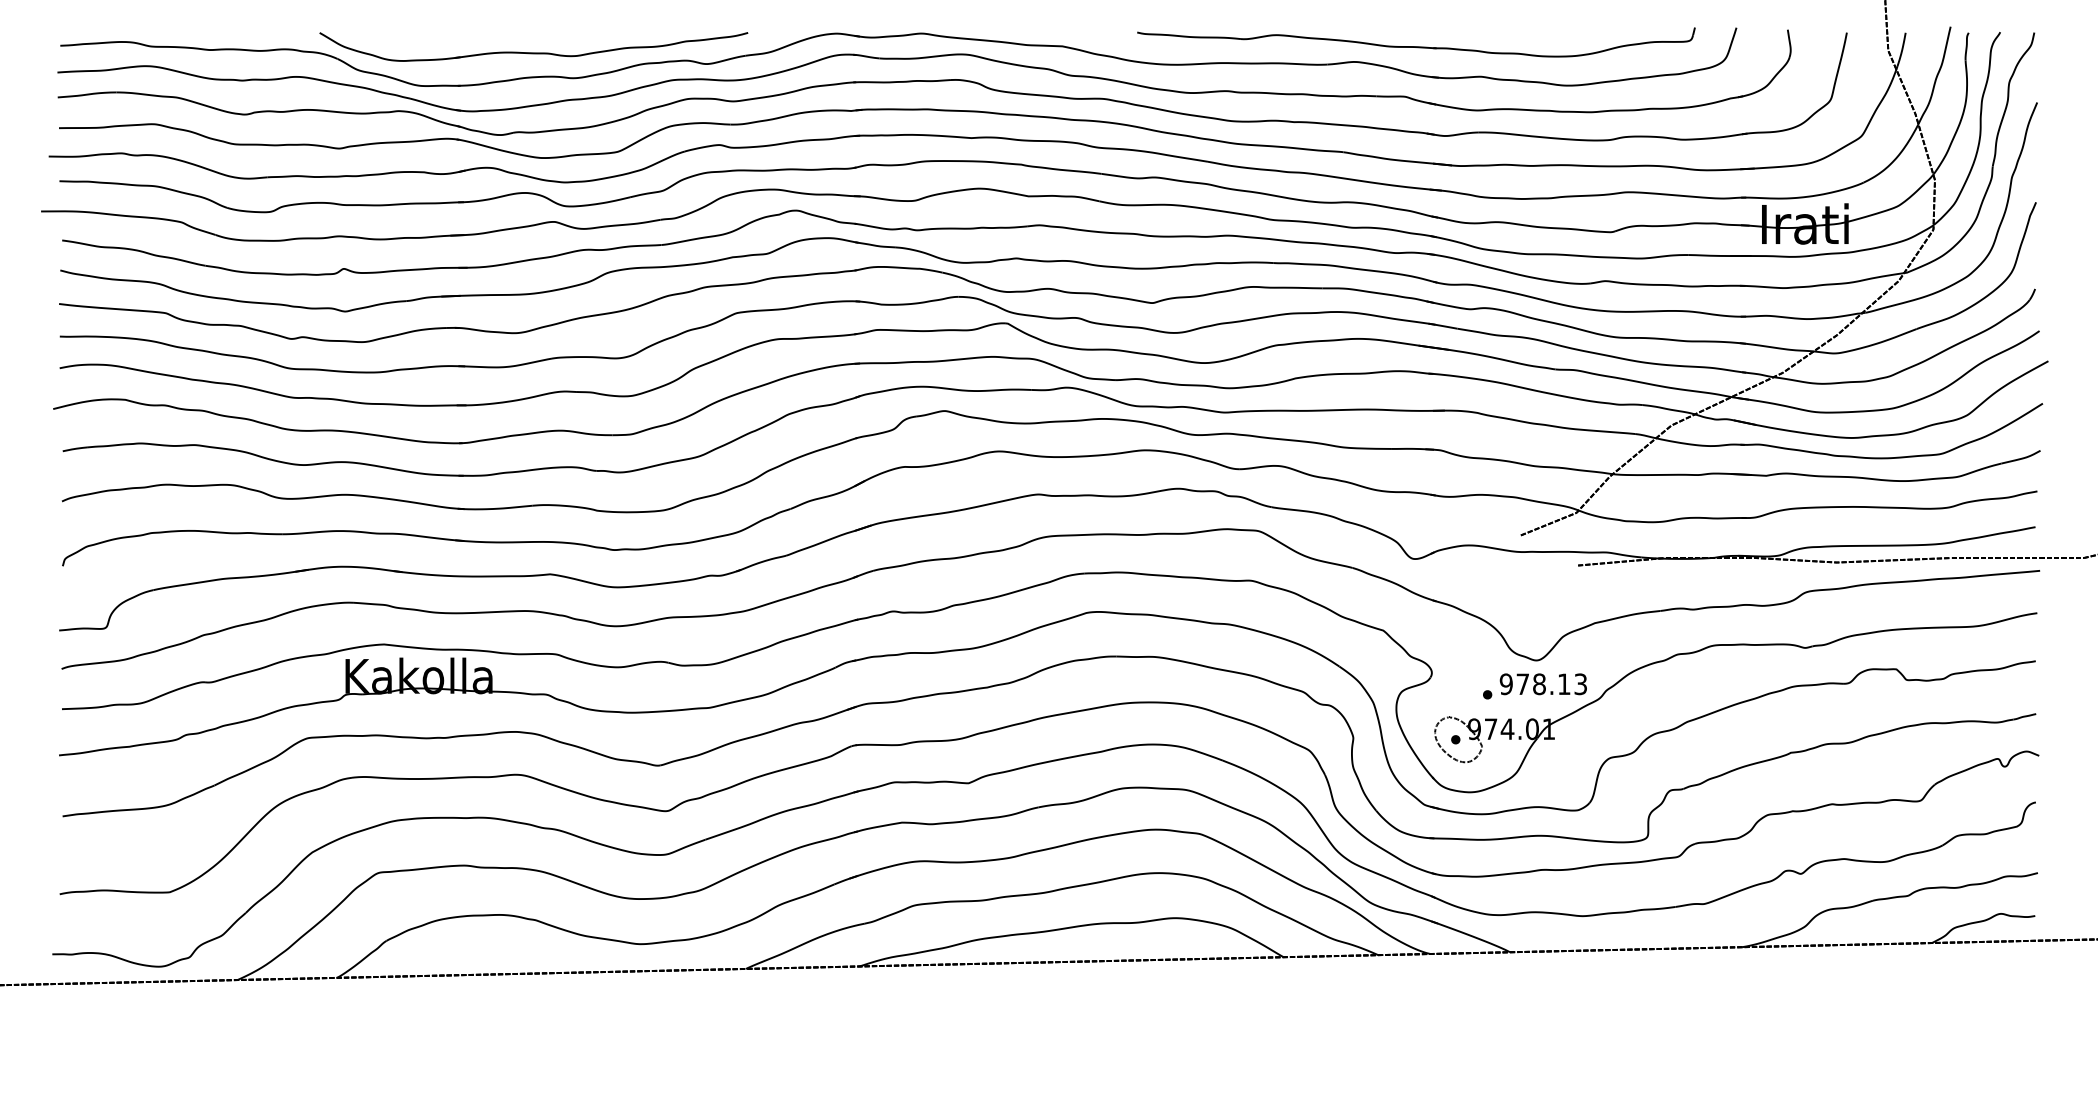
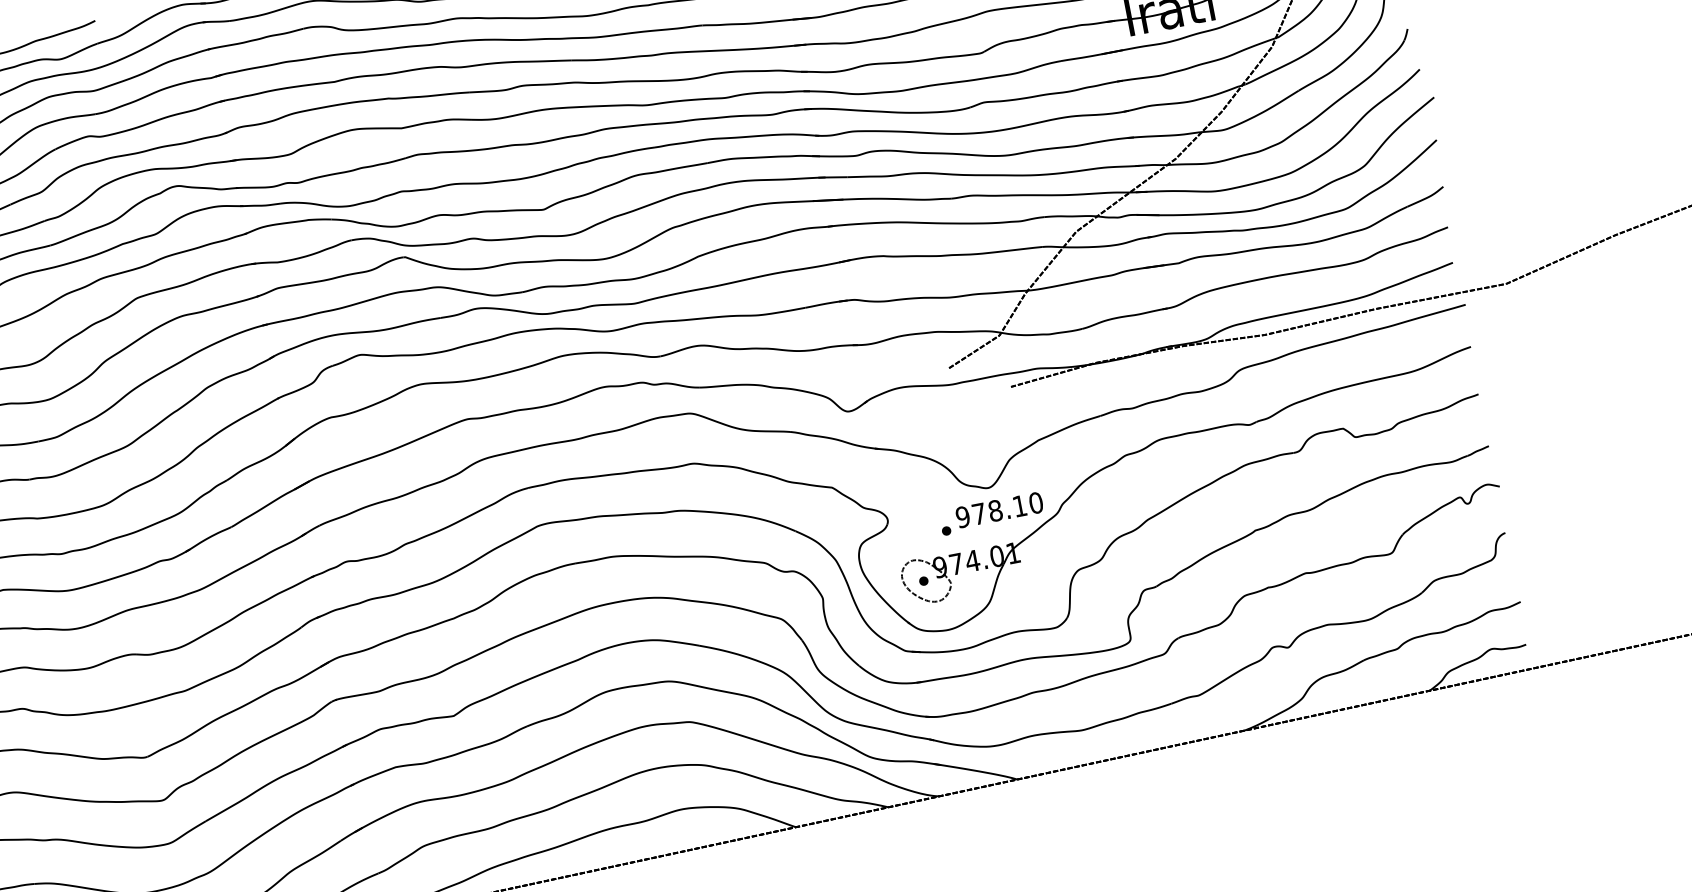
text: (1580, 684) -> (1035, 503), 978.13 -> 978.10

